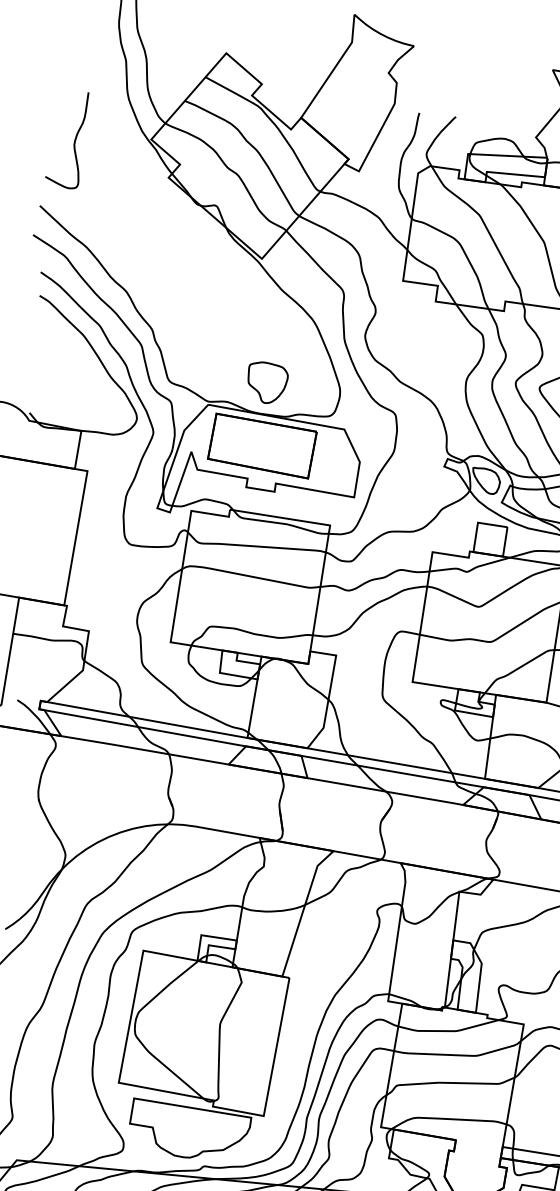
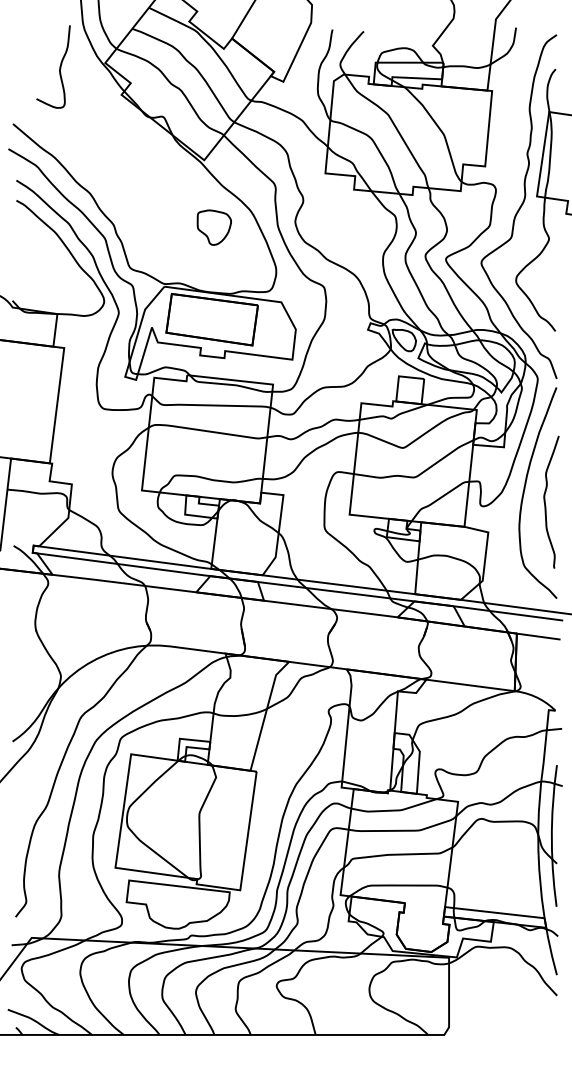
curve: (74, 139) -> (59, 66), moved
part: (266, 382) -> (213, 227), moved

